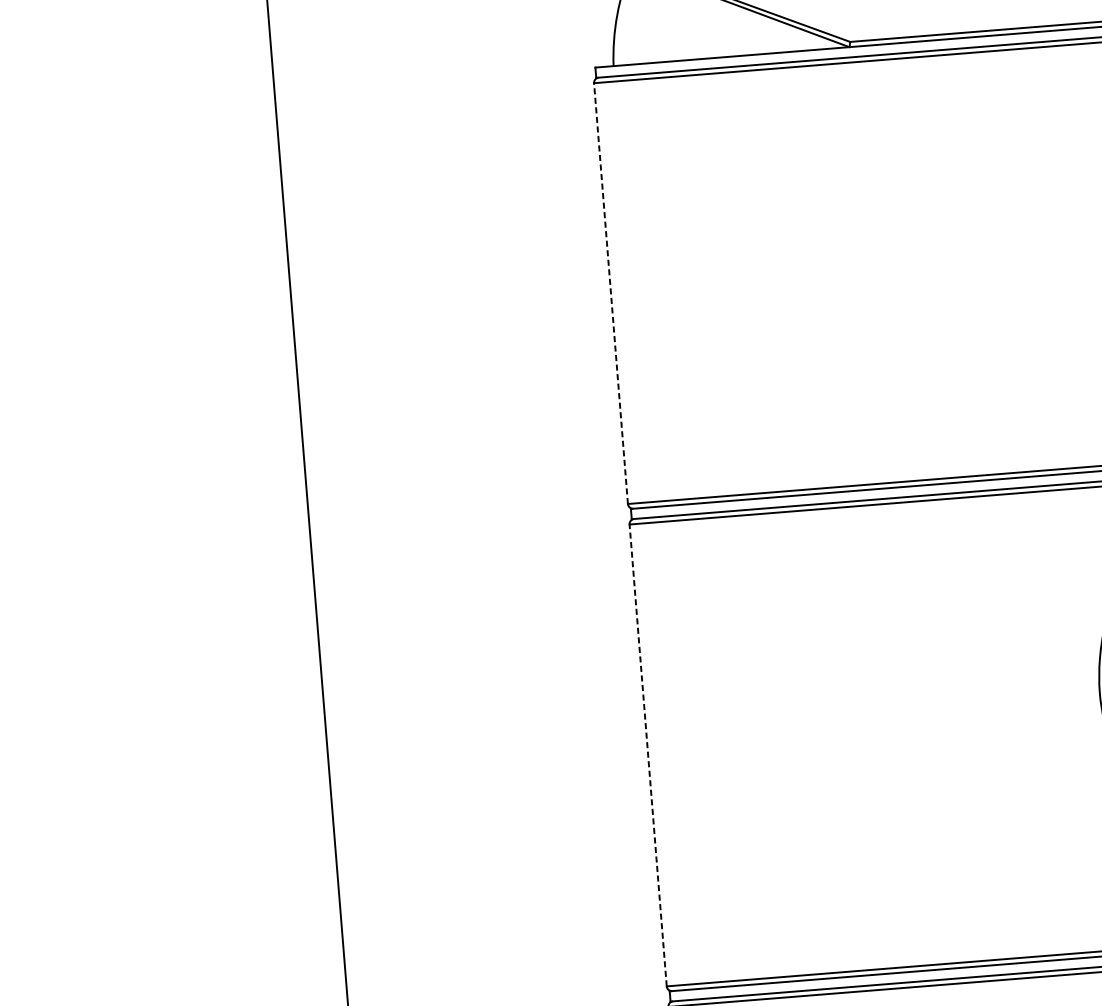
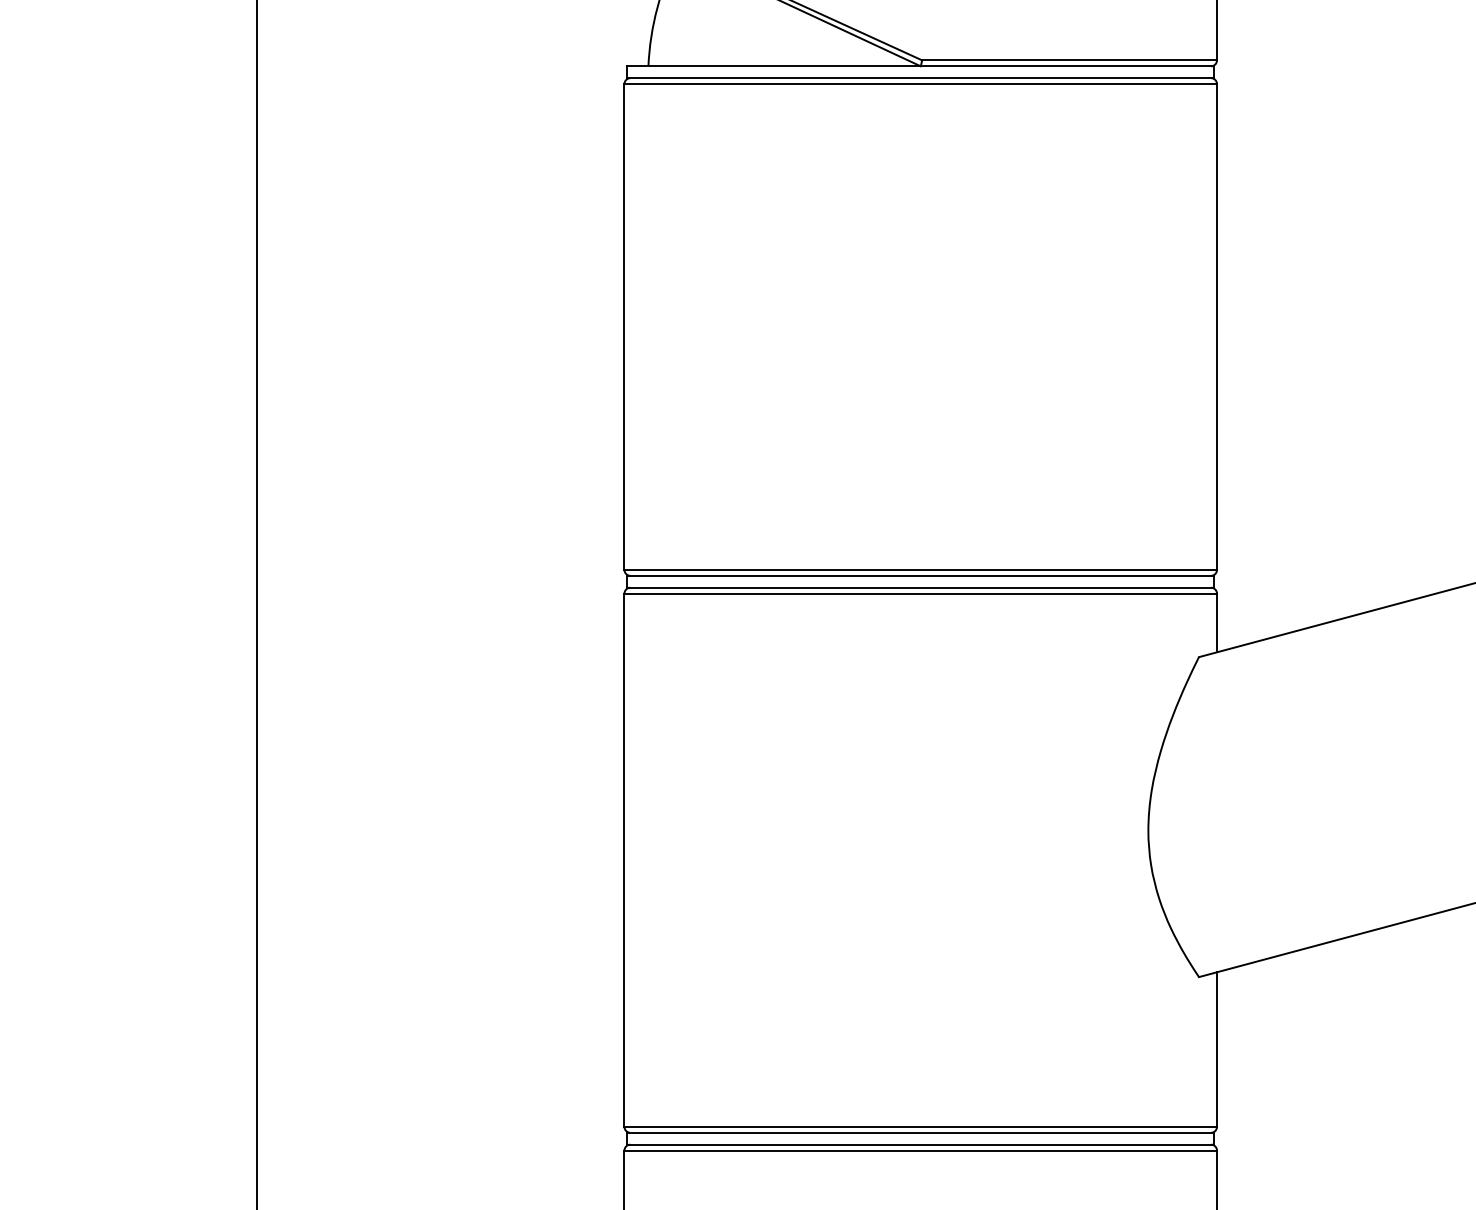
line: (611, 294) -> (624, 327), dashed -> solid
line: (648, 755) -> (624, 860), dashed -> solid

